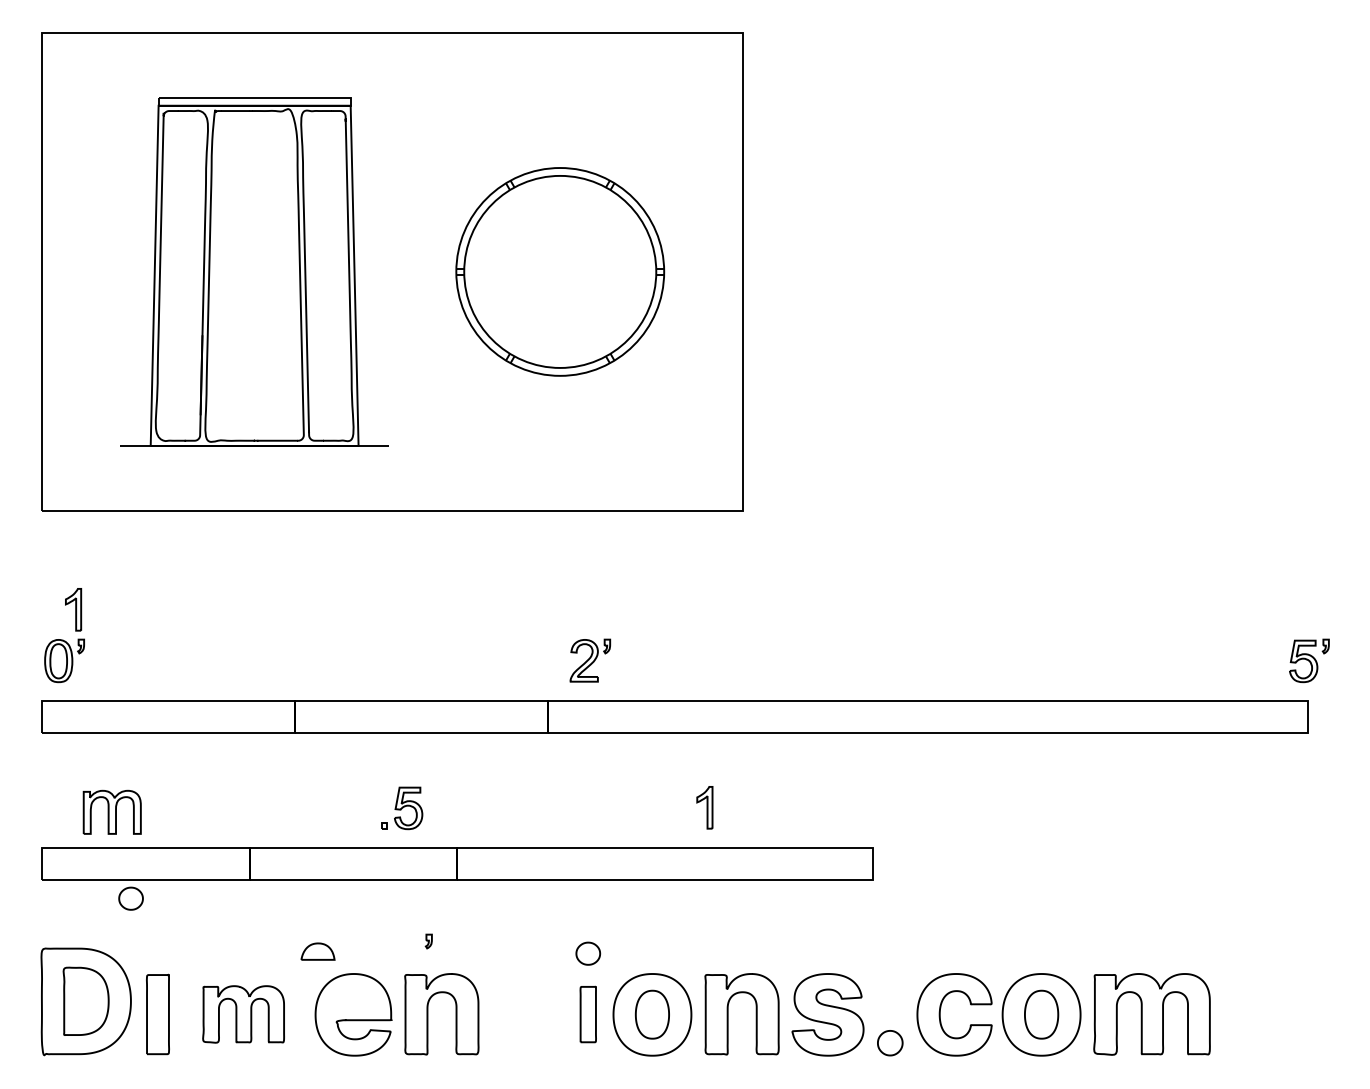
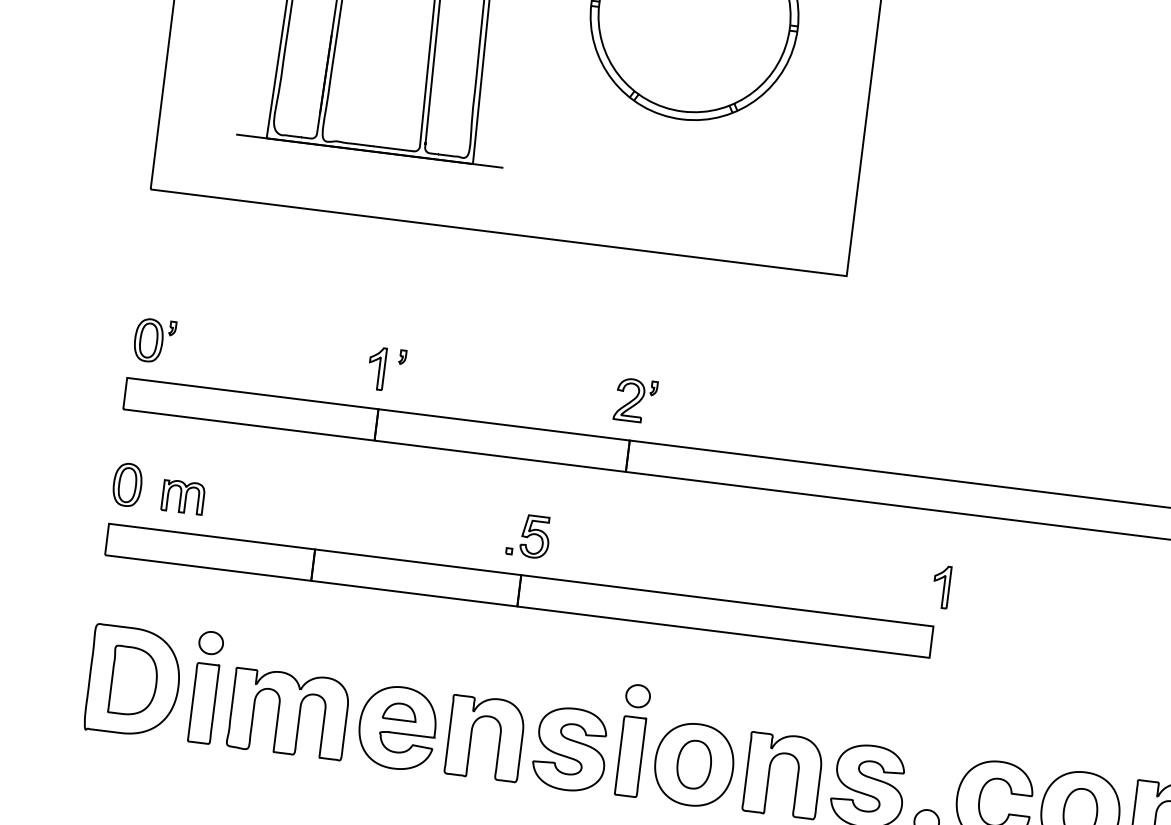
part: (73, 609) -> (376, 368), moved
part: (590, 660) -> (635, 400), moved
part: (55, 807) -> (127, 485), added
part: (704, 807) -> (941, 586), moved
part: (402, 808) -> (529, 536), moved
part: (112, 812) -> (183, 497), size x0.71
part: (130, 898) -> (210, 642), moved
part: (428, 941) -> (402, 357), moved
part: (317, 951) -> (399, 711), moved
part: (243, 1014) -> (288, 713), size x1.43
part: (527, 1014) -> (570, 749), added
part: (588, 1014) -> (630, 756), size x1.43

